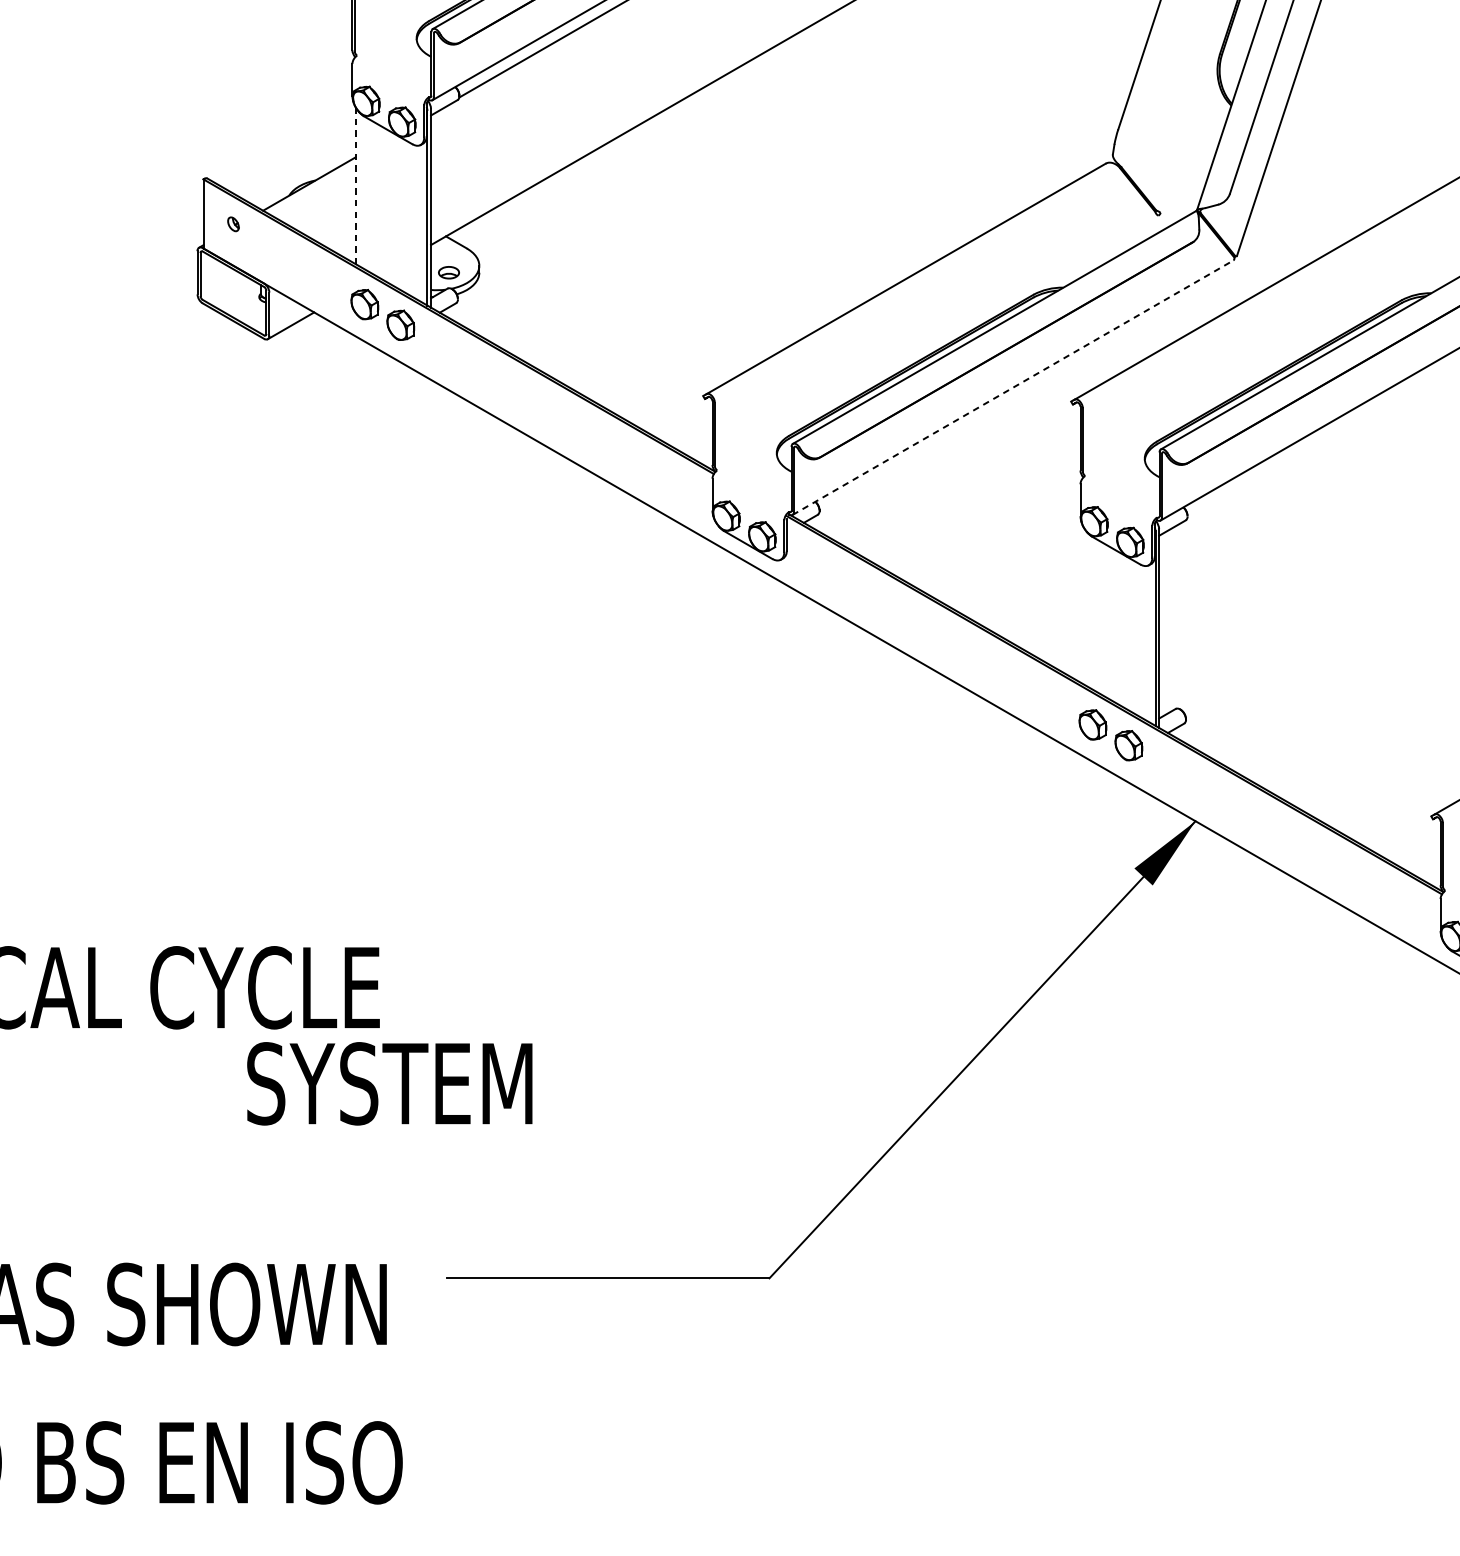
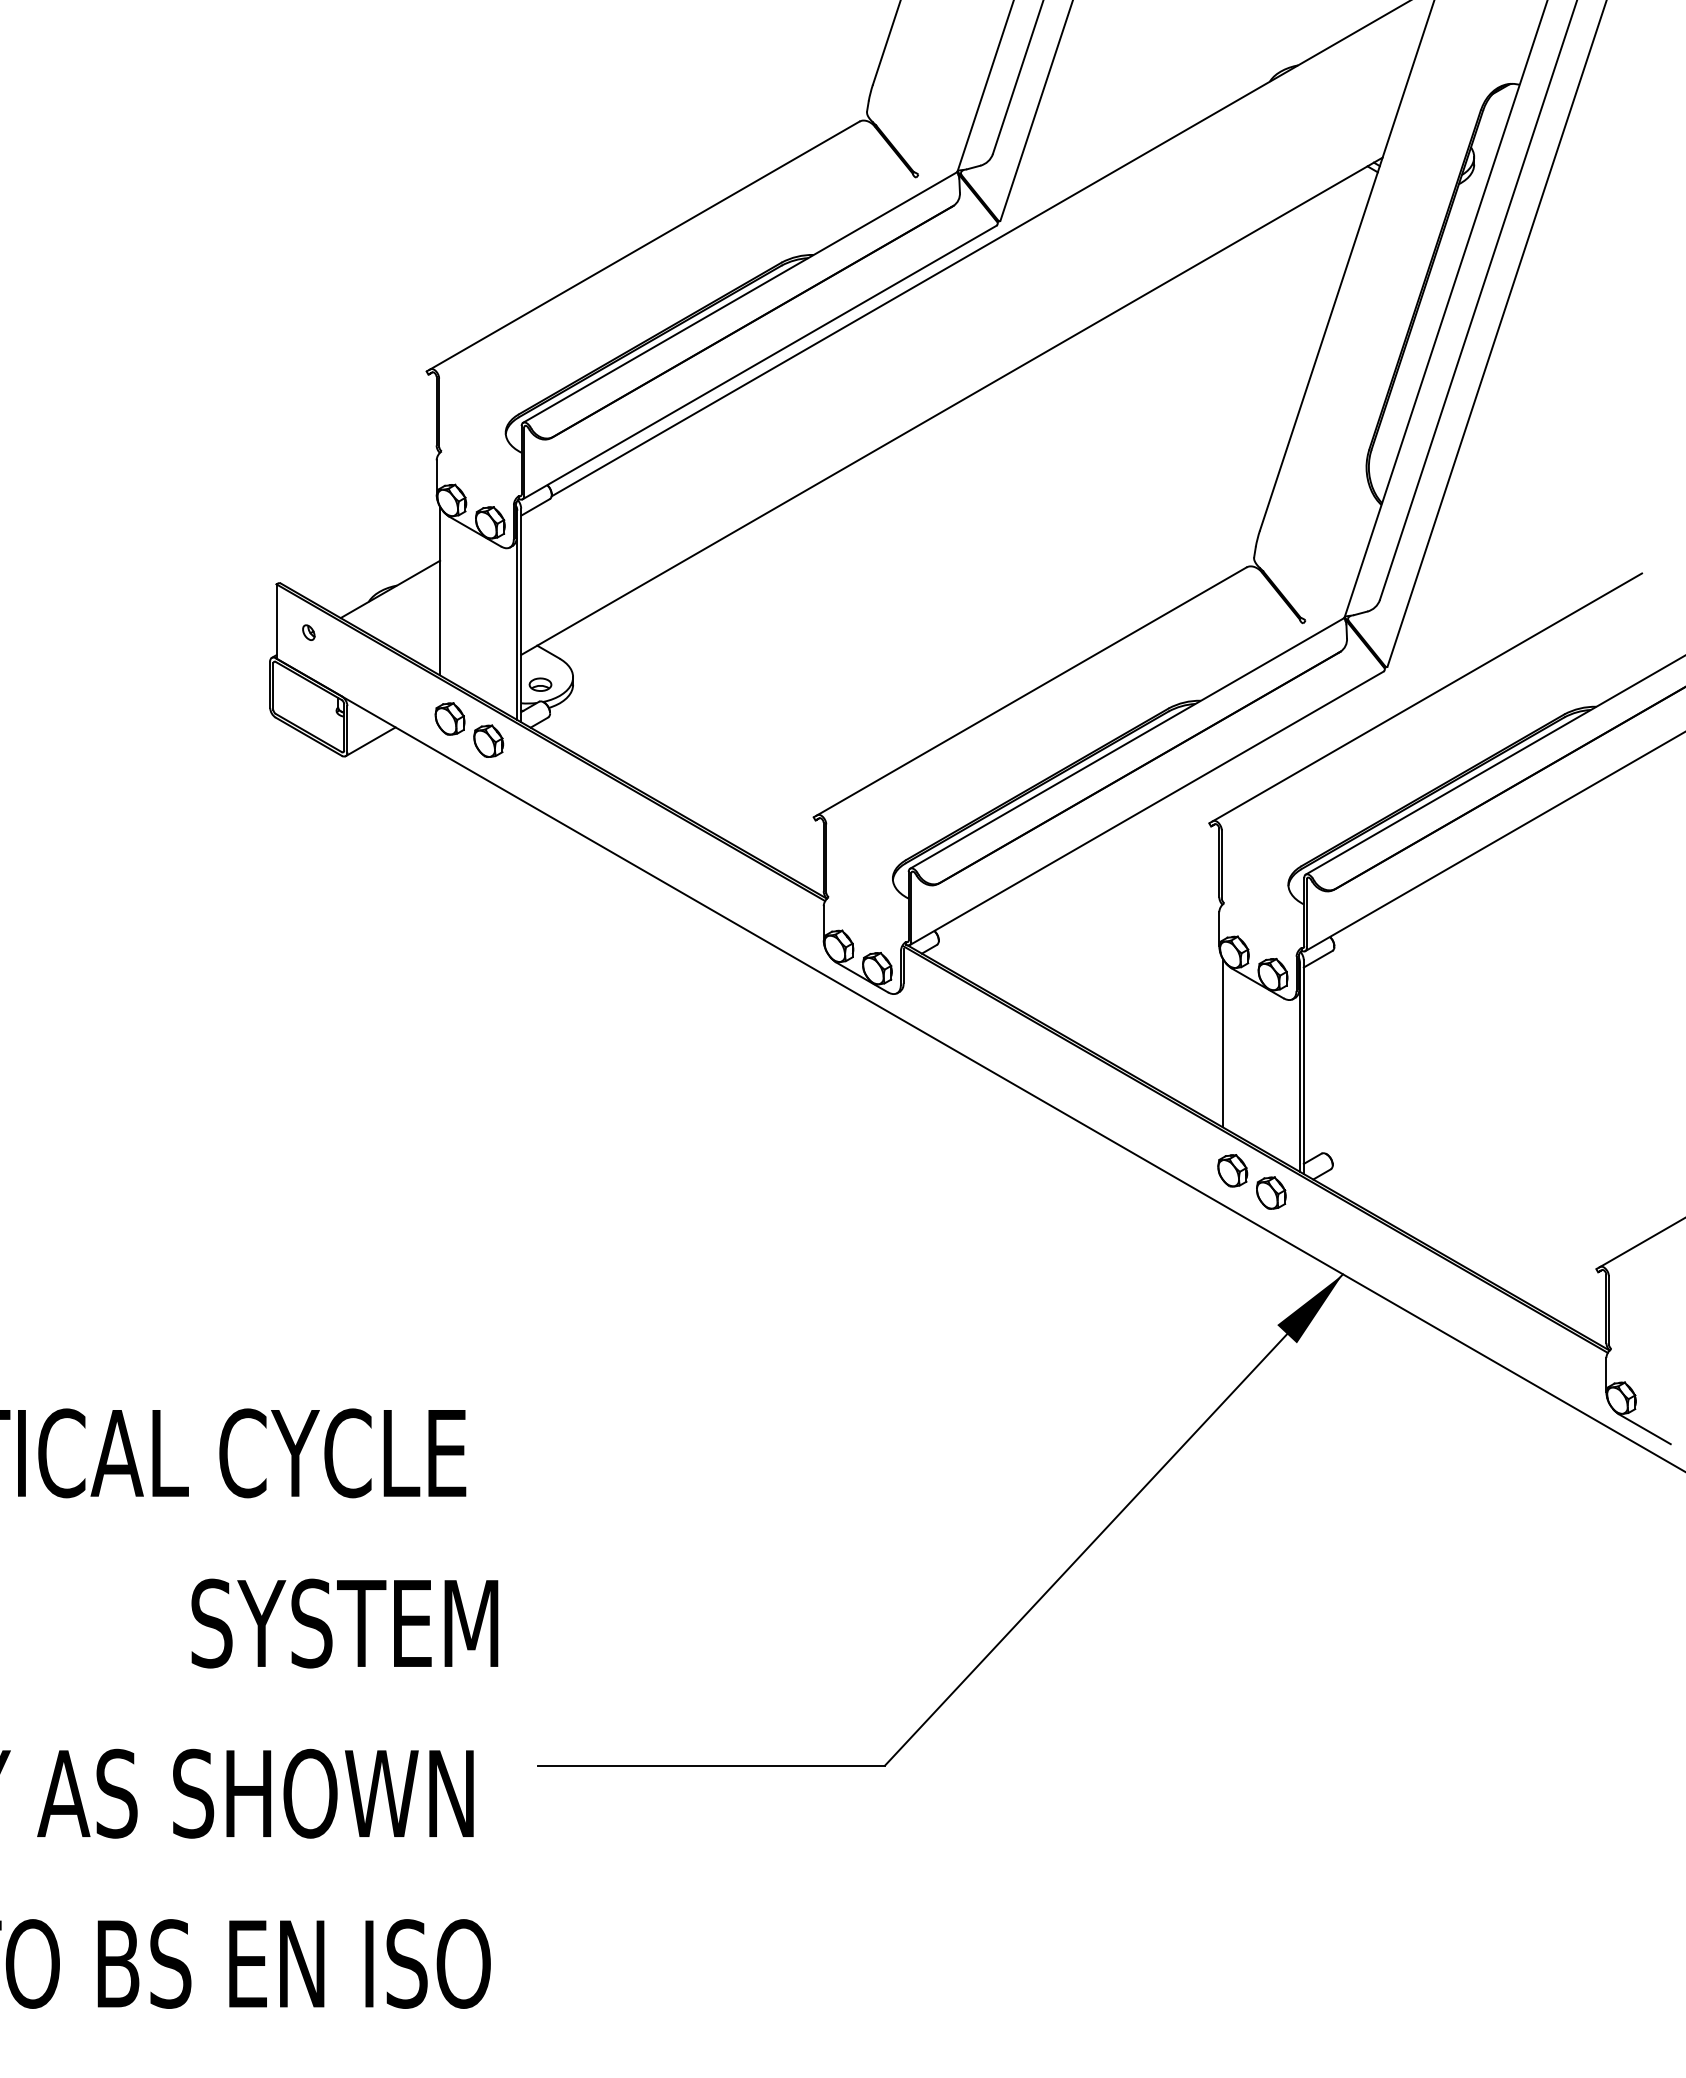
line: (355, 186) -> (440, 591), dashed -> solid
line: (1012, 387) -> (1146, 808), dashed -> solid
line: (1083, 605) -> (1222, 1042), added
text: (389, 1083) -> (344, 1623), moved

